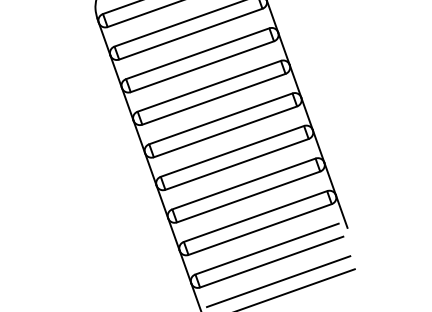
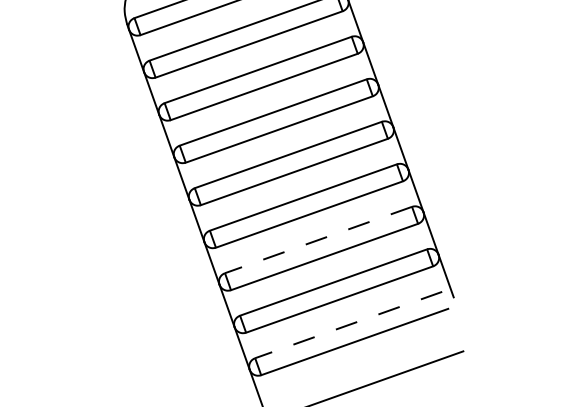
line: (243, 184) -> (317, 240), solid -> dashed
line: (267, 249) -> (349, 325), solid -> dashed
line: (278, 281) -> (363, 367), removed

